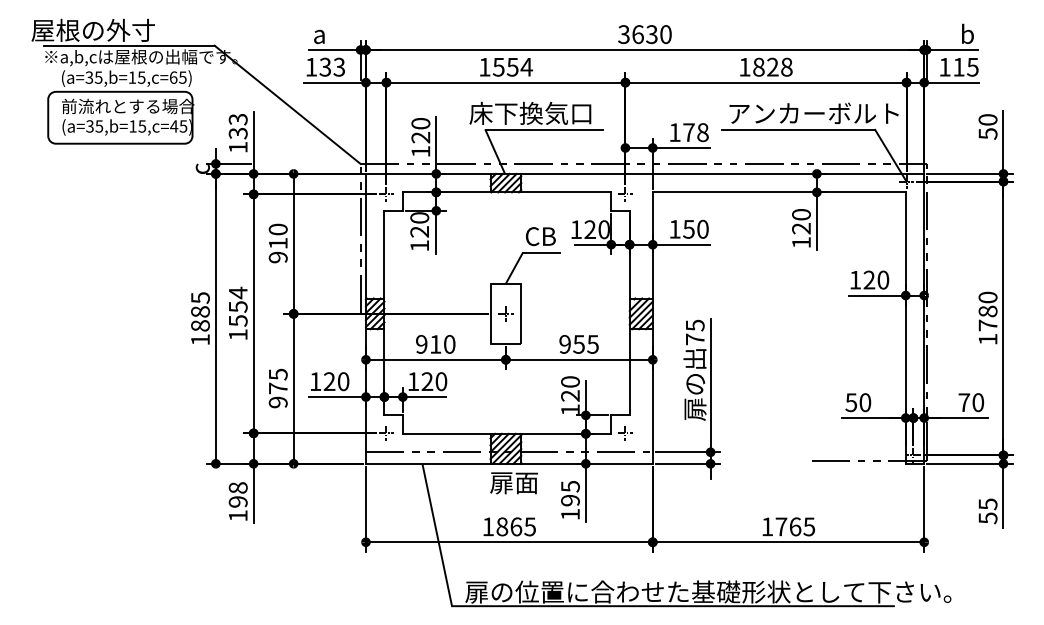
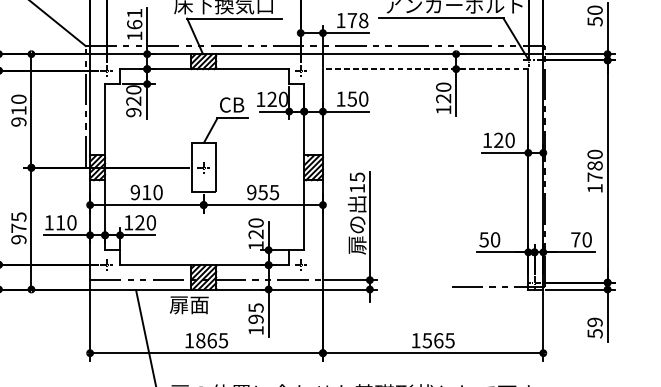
text: (420, 130) -> (134, 18), 120 -> 161
line: (778, 192) -> (425, 69), solid -> dashed
text: (419, 245) -> (133, 112), 120 -> 920
text: (695, 339) -> (357, 188), 75 -> 15
text: (329, 381) -> (60, 222), 120 -> 110
text: (513, 483) -> (188, 305), moved
text: (987, 504) -> (594, 322), 55 -> 59
text: (781, 526) -> (427, 340), 1765 -> 1565

